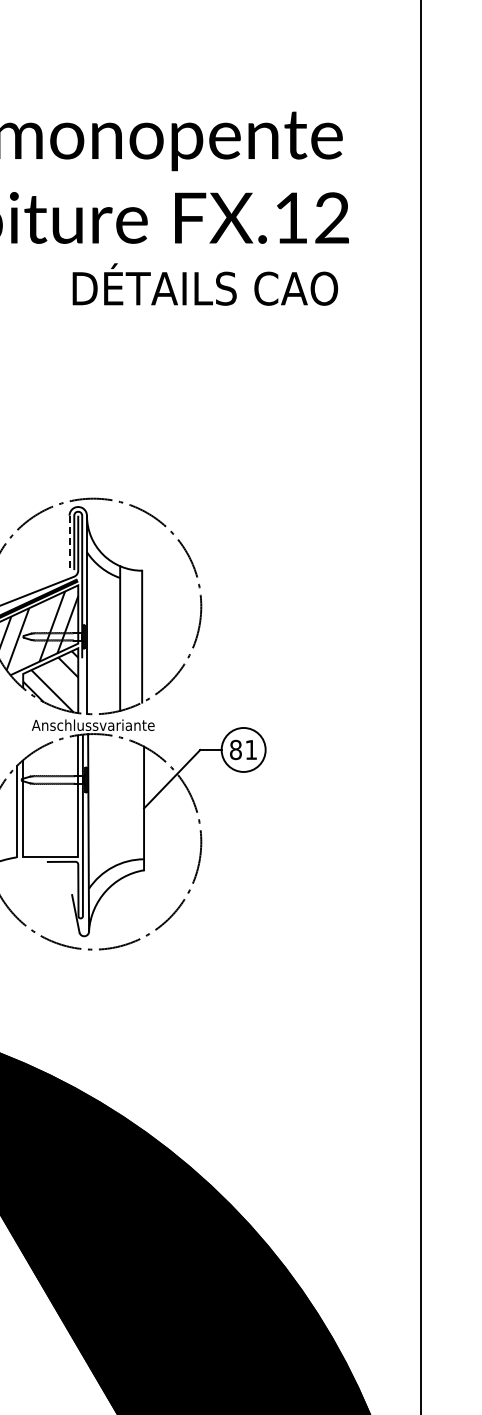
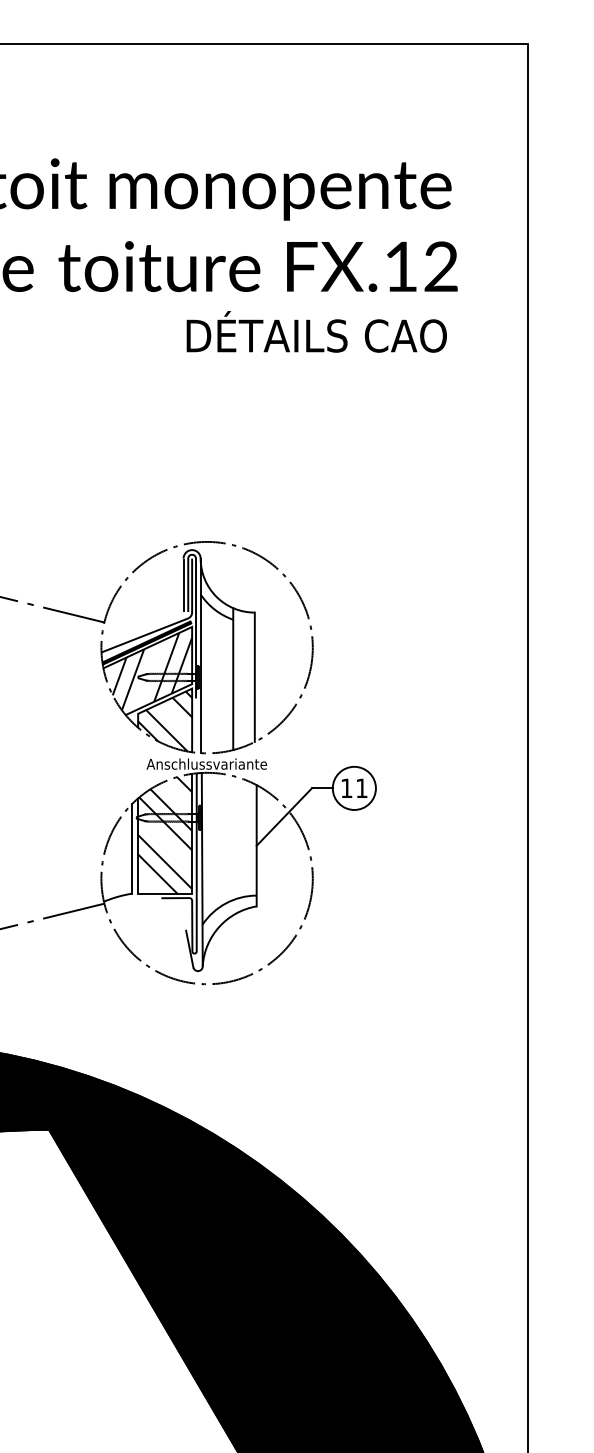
line: (69, 543) -> (183, 585), dashed -> solid
text: (235, 750) -> (346, 788), 81 -> 11
hatch: (51, 797) -> (165, 835), added

